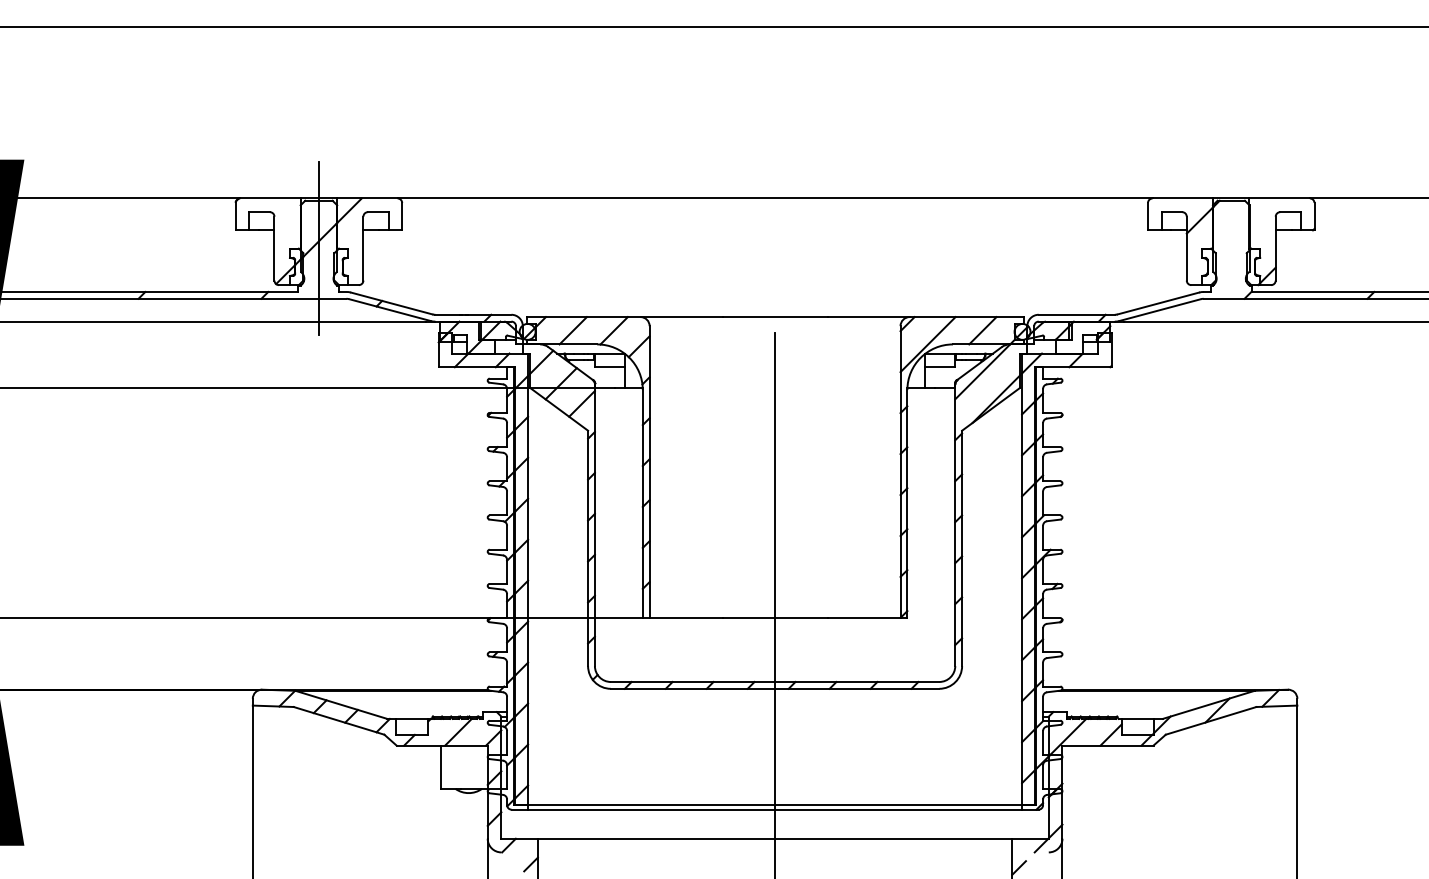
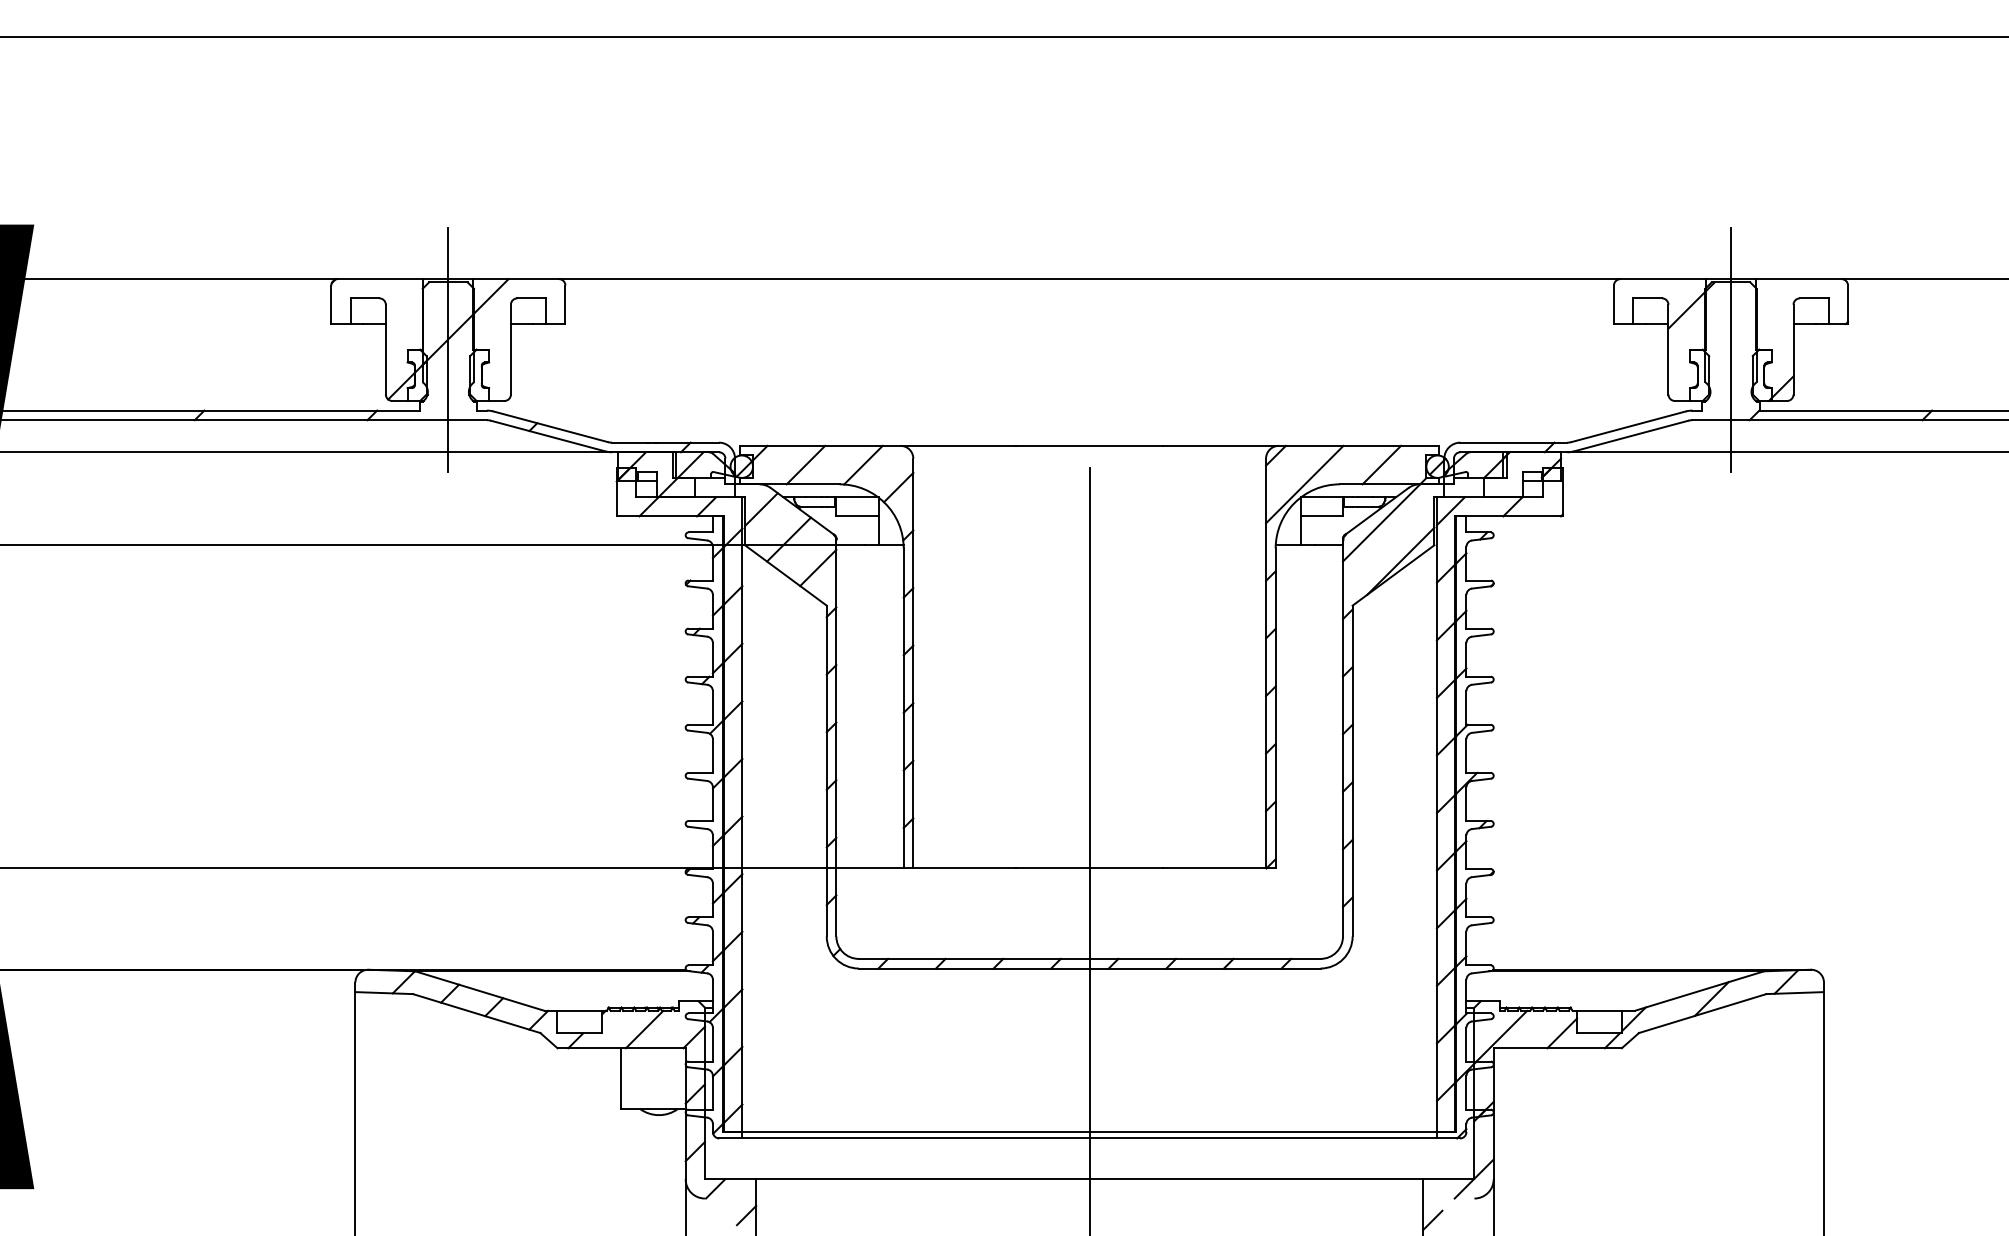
line: (1231, 248) -> (1731, 349), added

